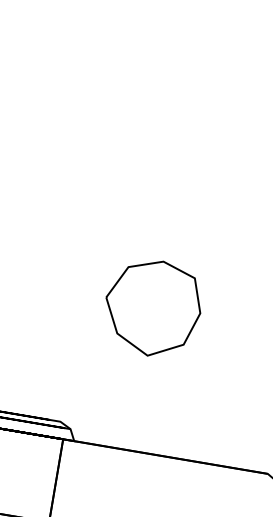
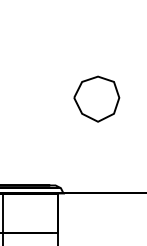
part: (152, 306) -> (96, 98), moved

